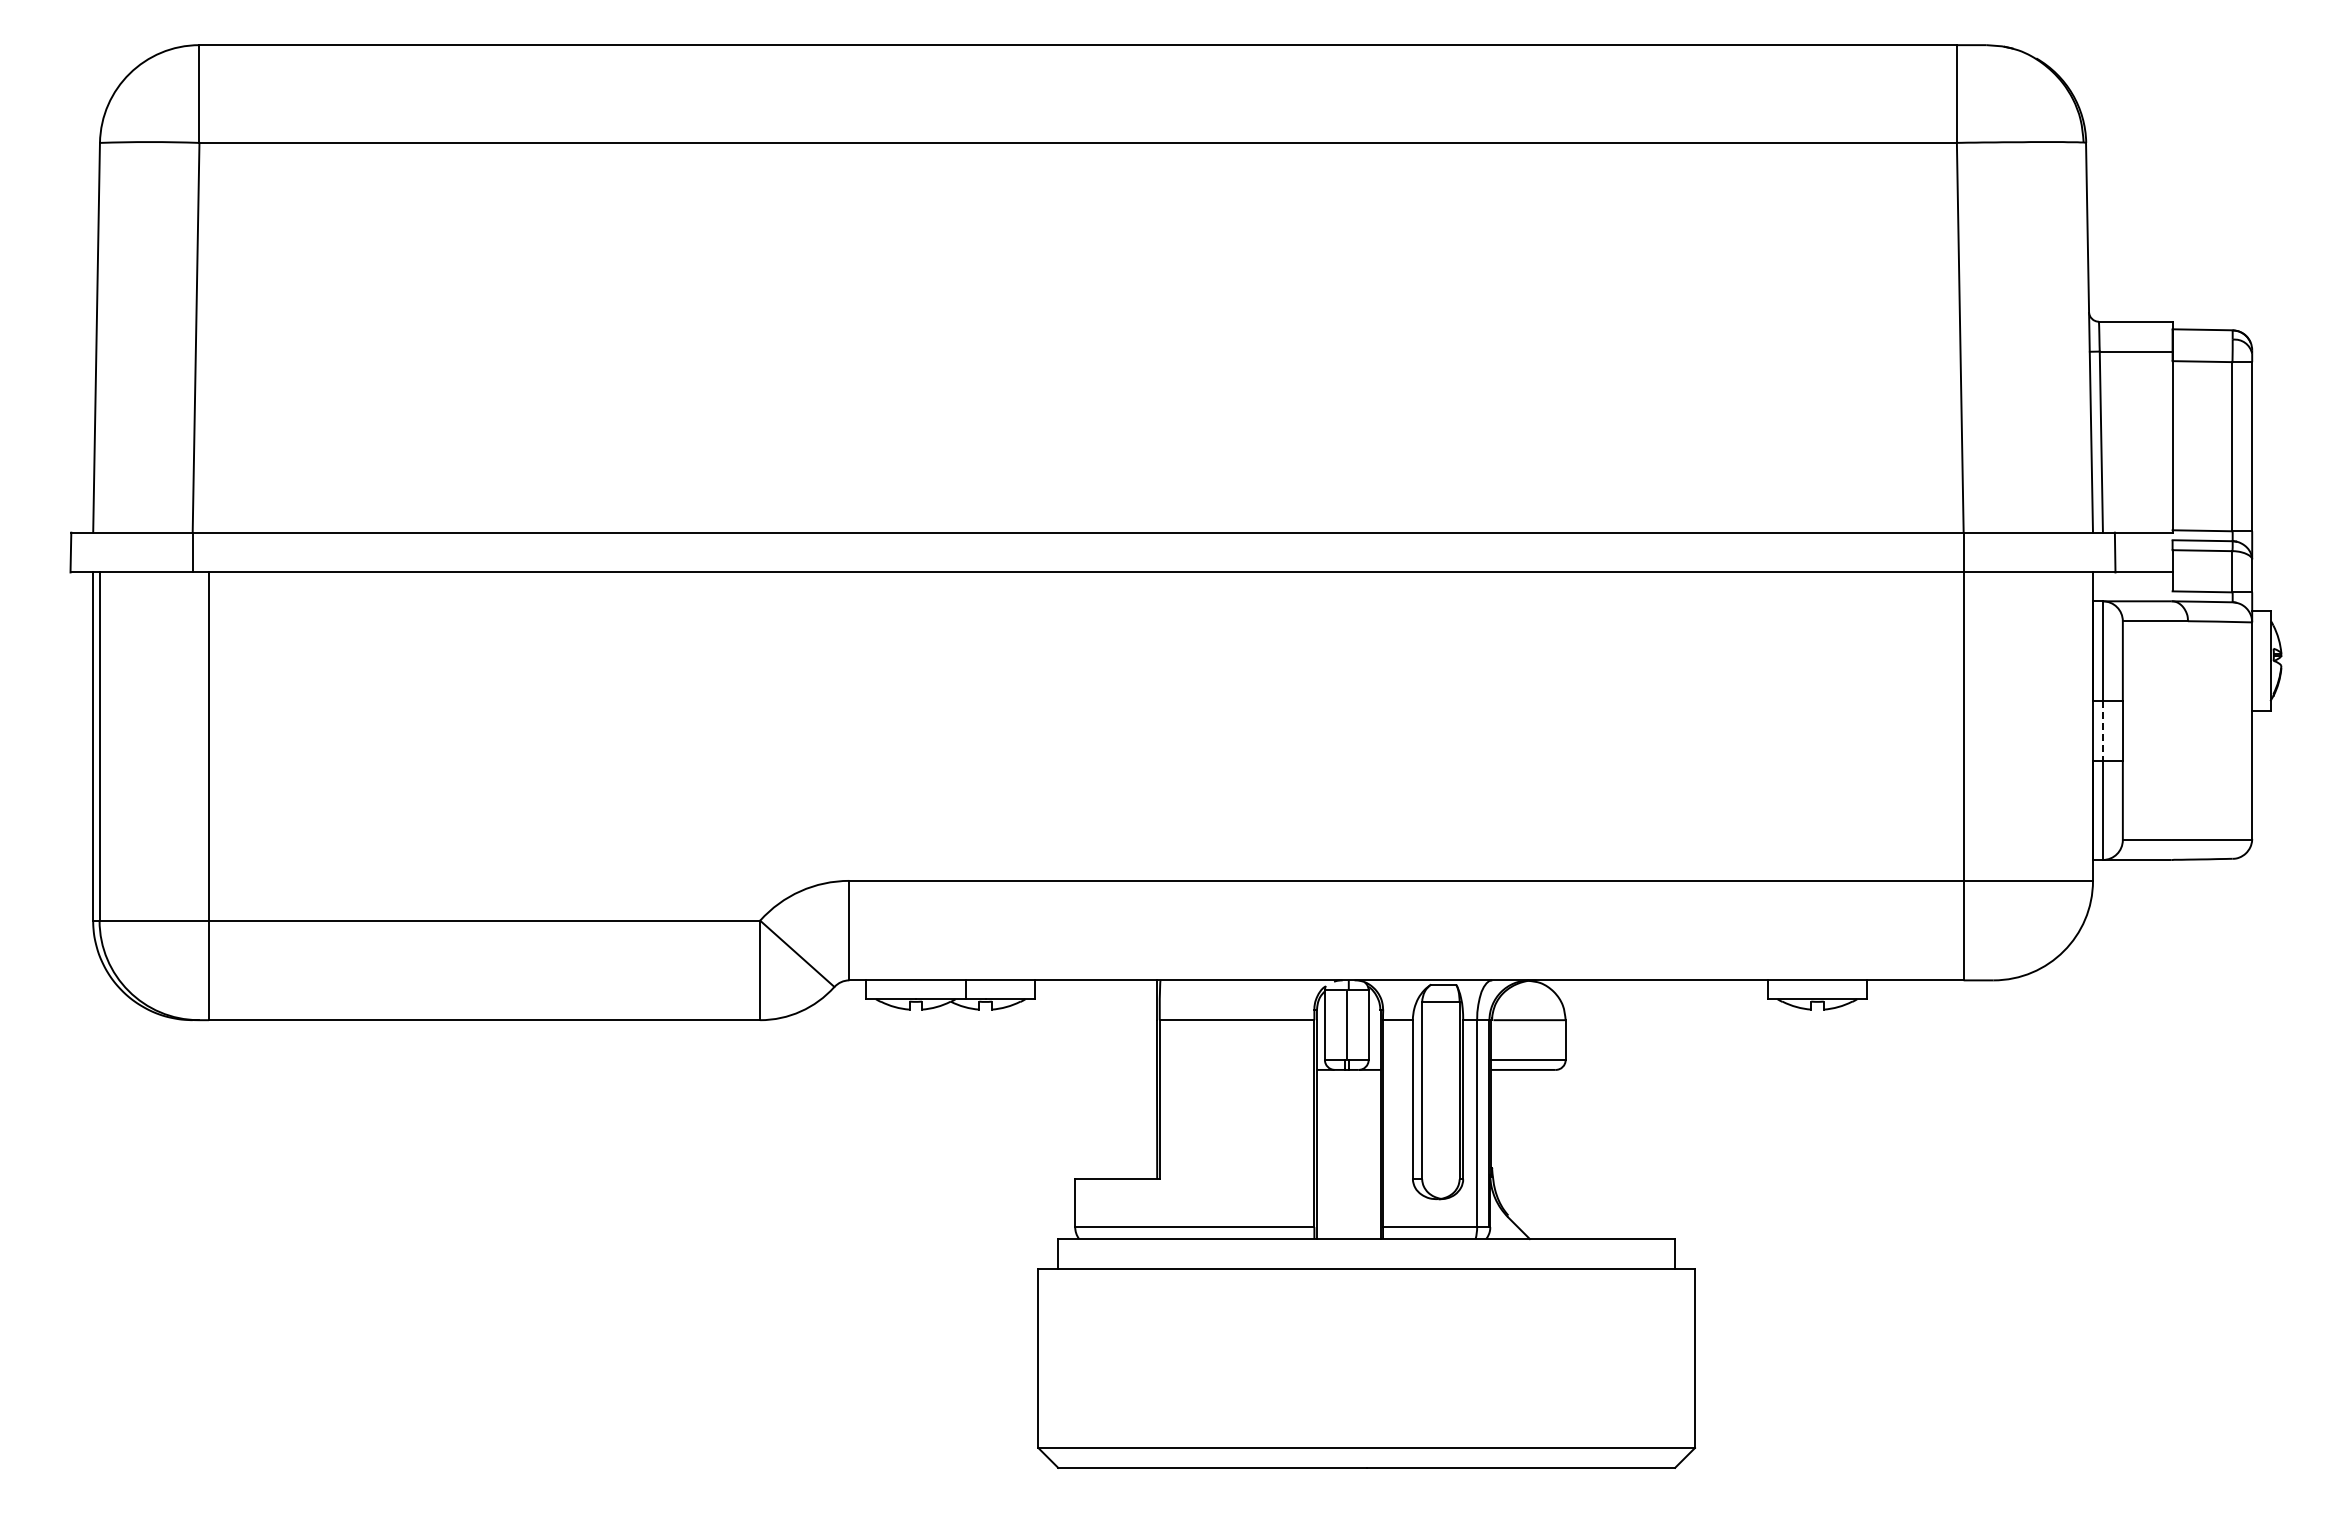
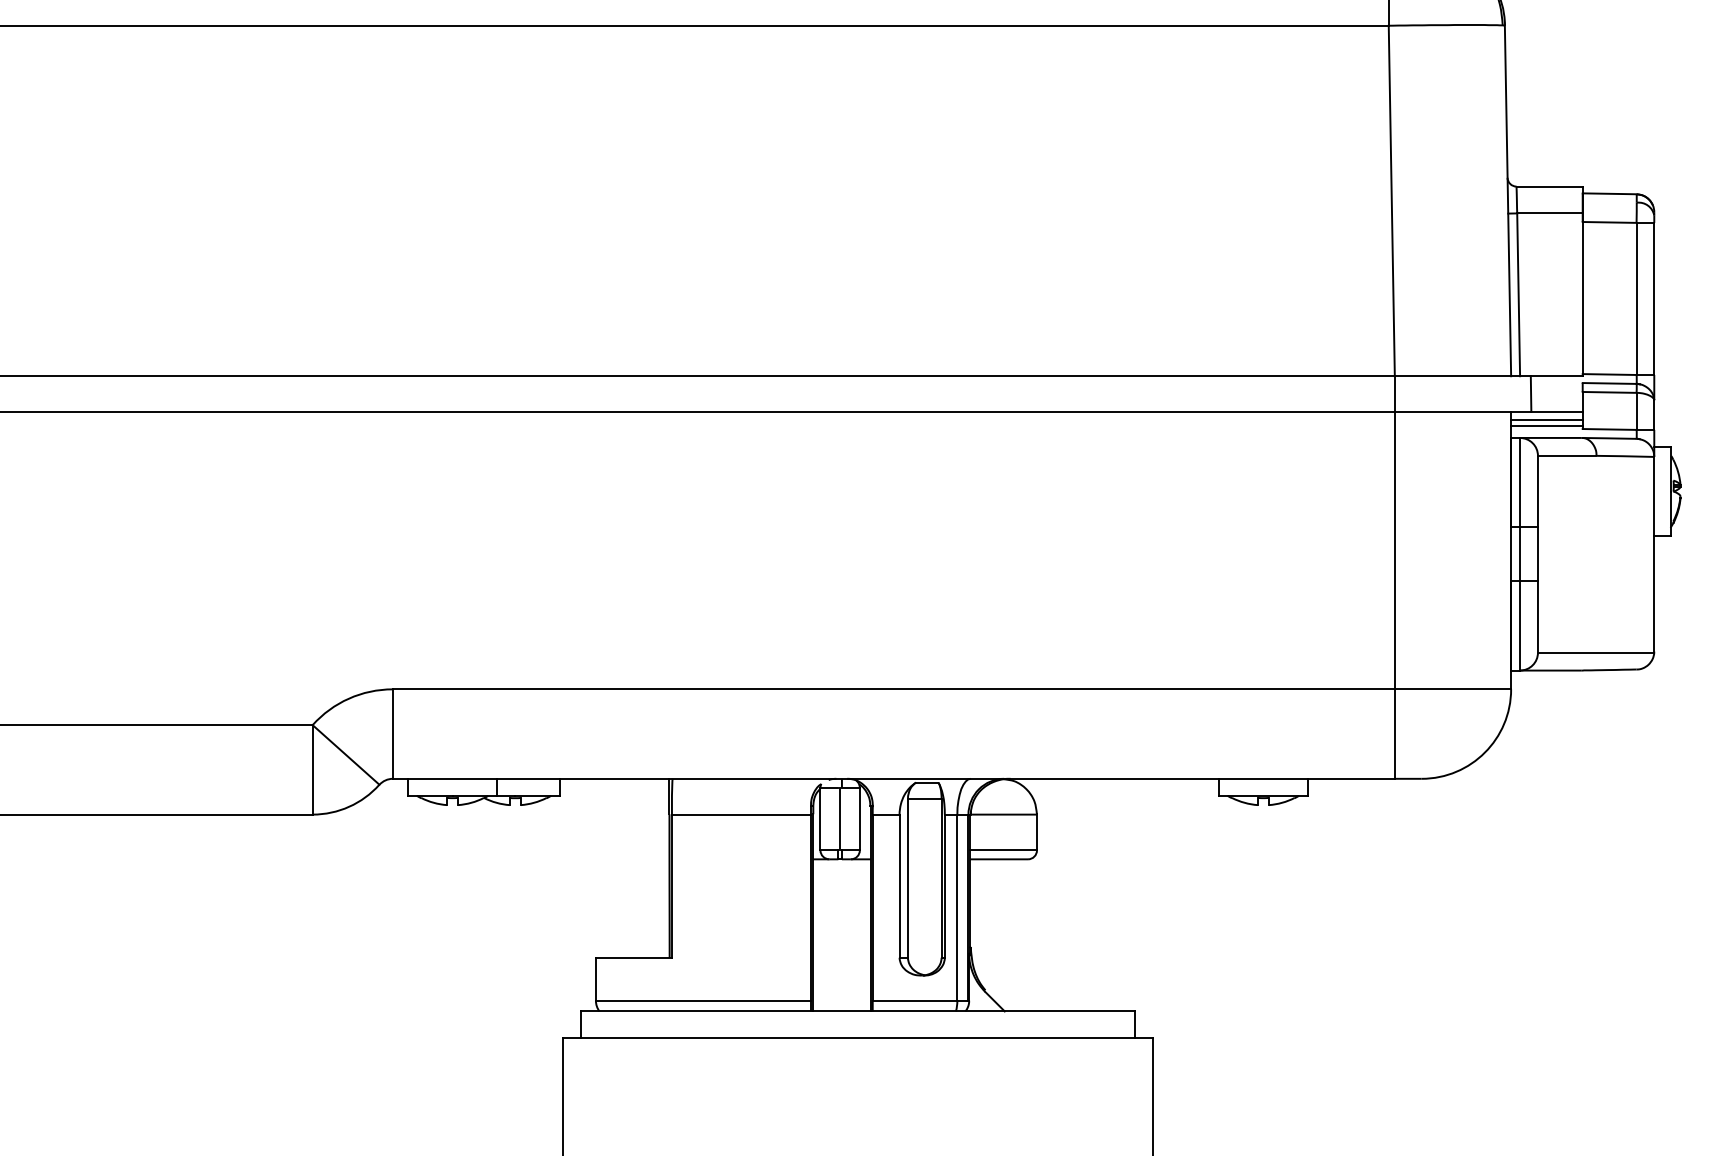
line: (2132, 581) -> (1546, 420), added
line: (2132, 588) -> (1546, 426), added
line: (2102, 730) -> (1519, 554), dashed -> solid

